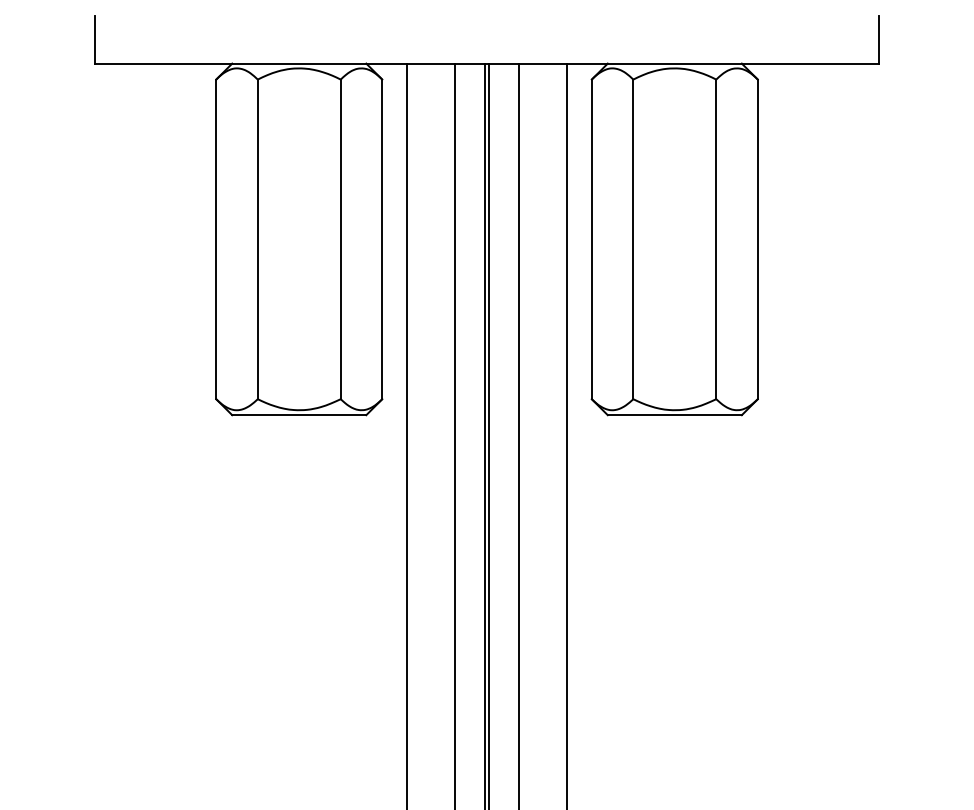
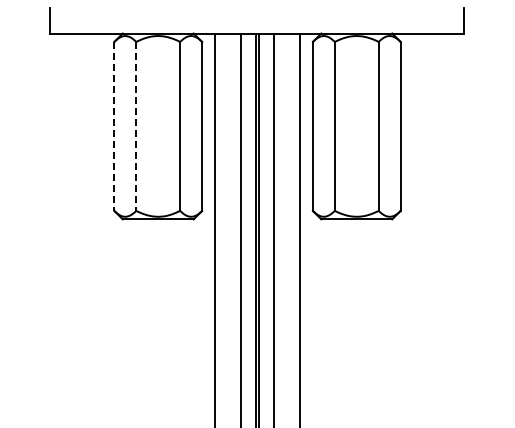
line: (216, 239) -> (114, 126), solid -> dashed
line: (258, 239) -> (136, 126), solid -> dashed

